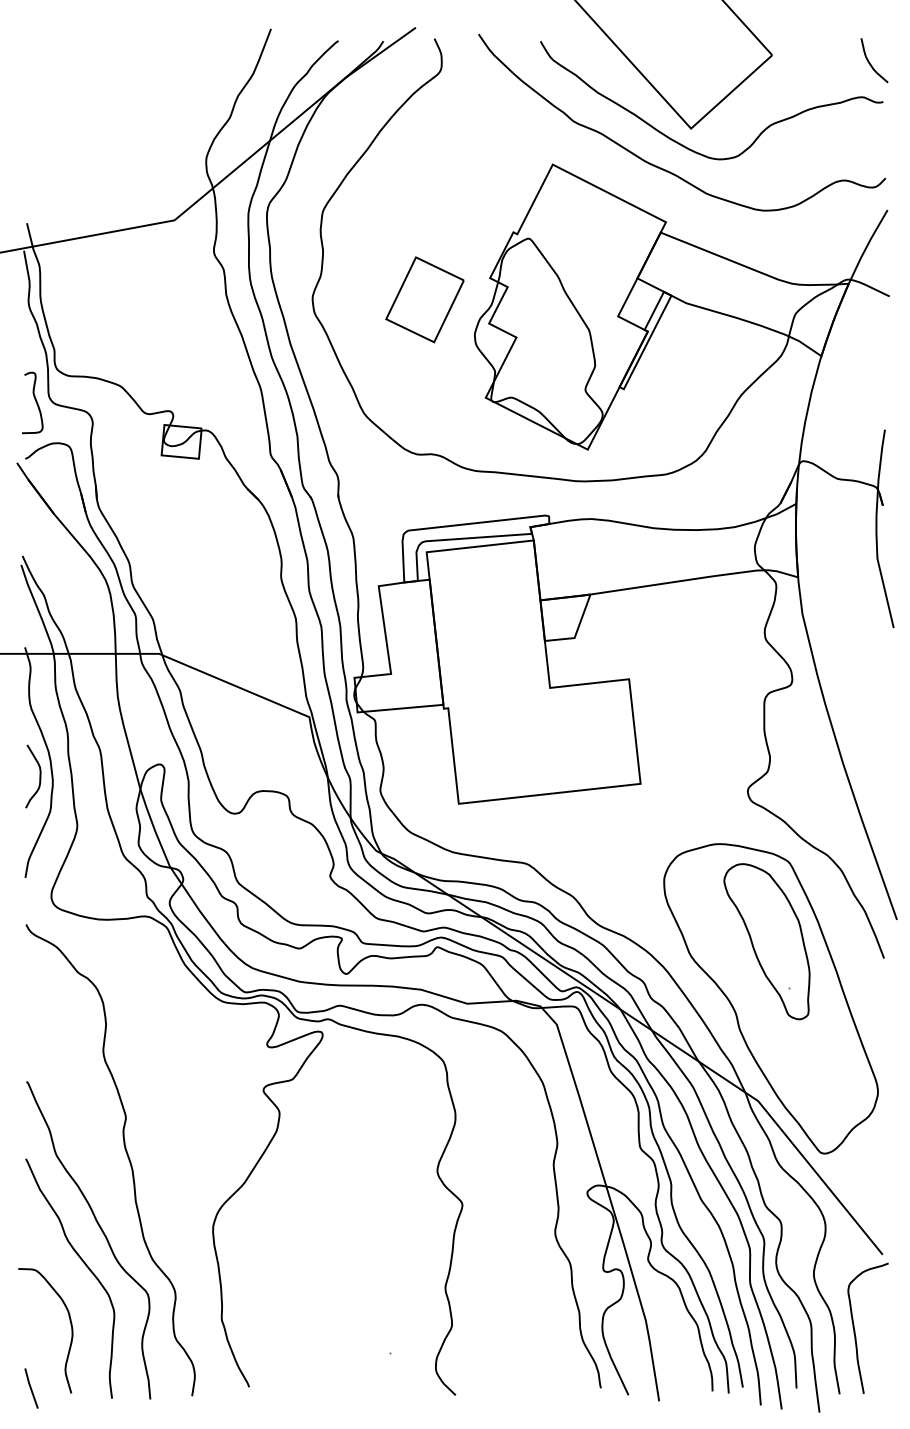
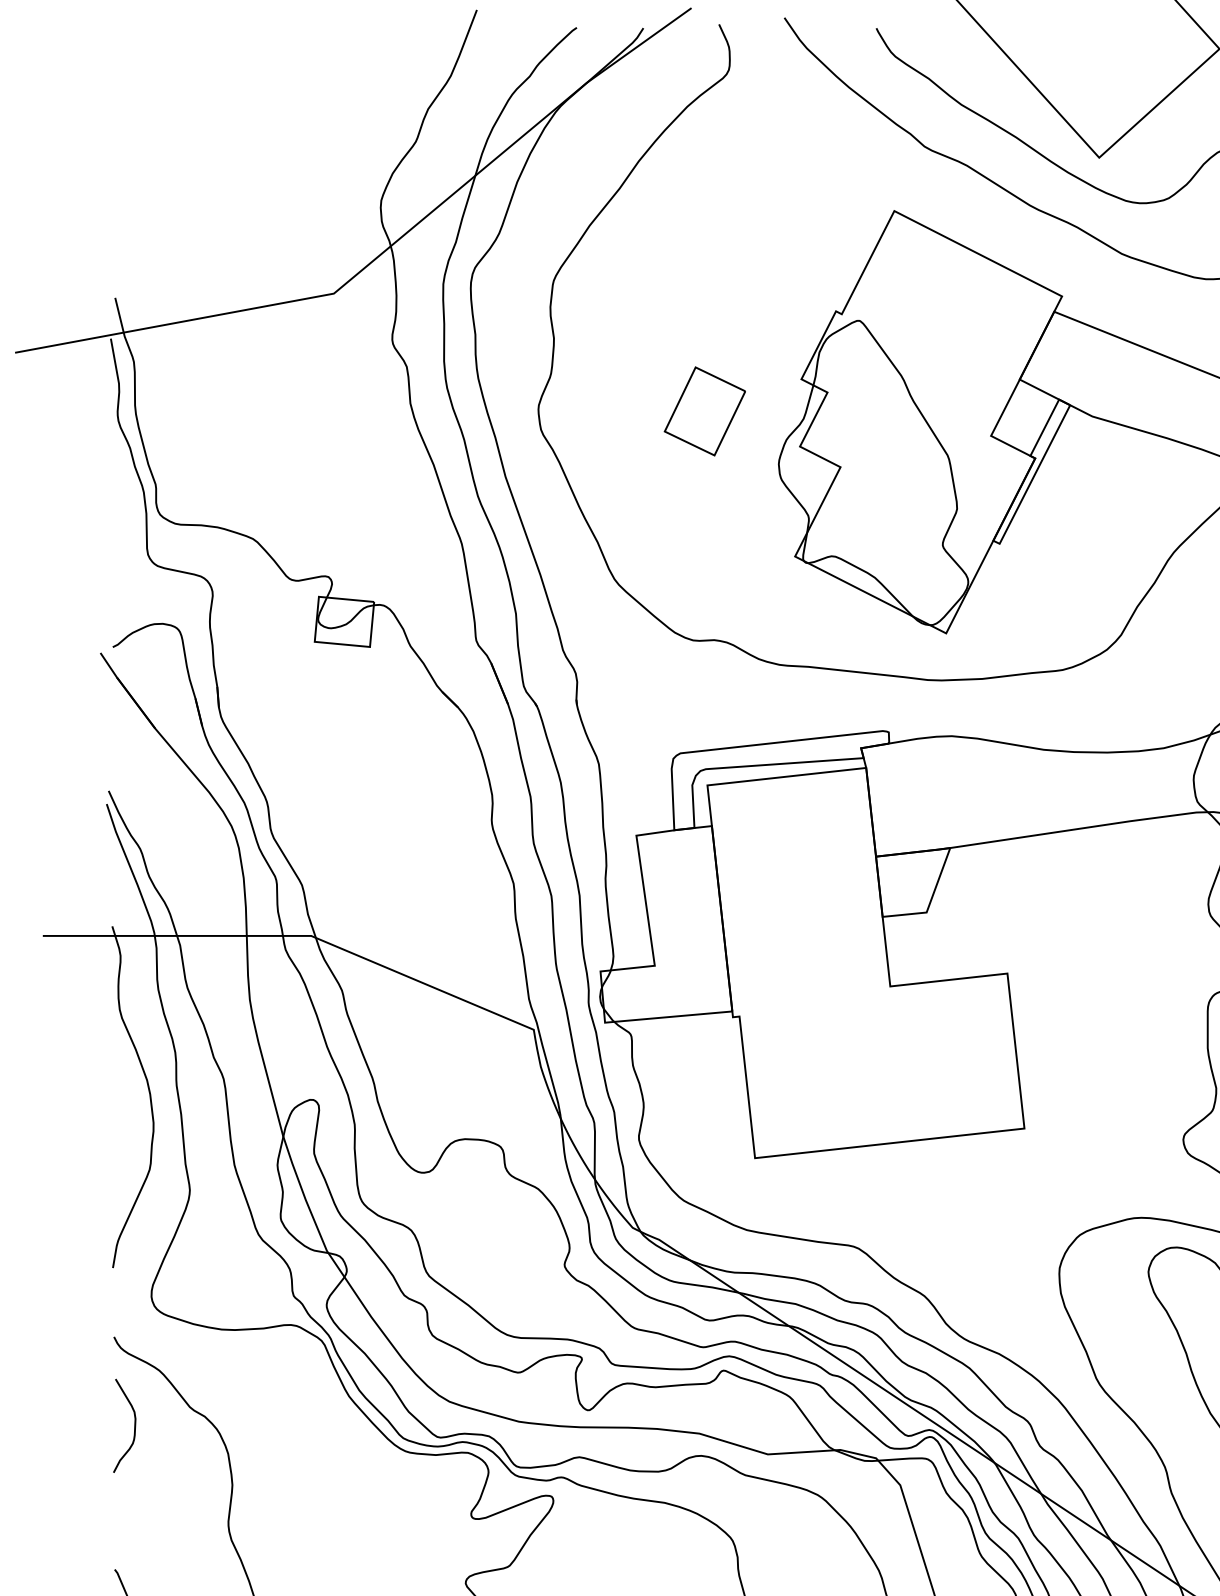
part: (424, 299) -> (704, 410), size x0.7
curve: (35, 402) -> (127, 563), removed
curve: (39, 776) -> (133, 1425), moved

